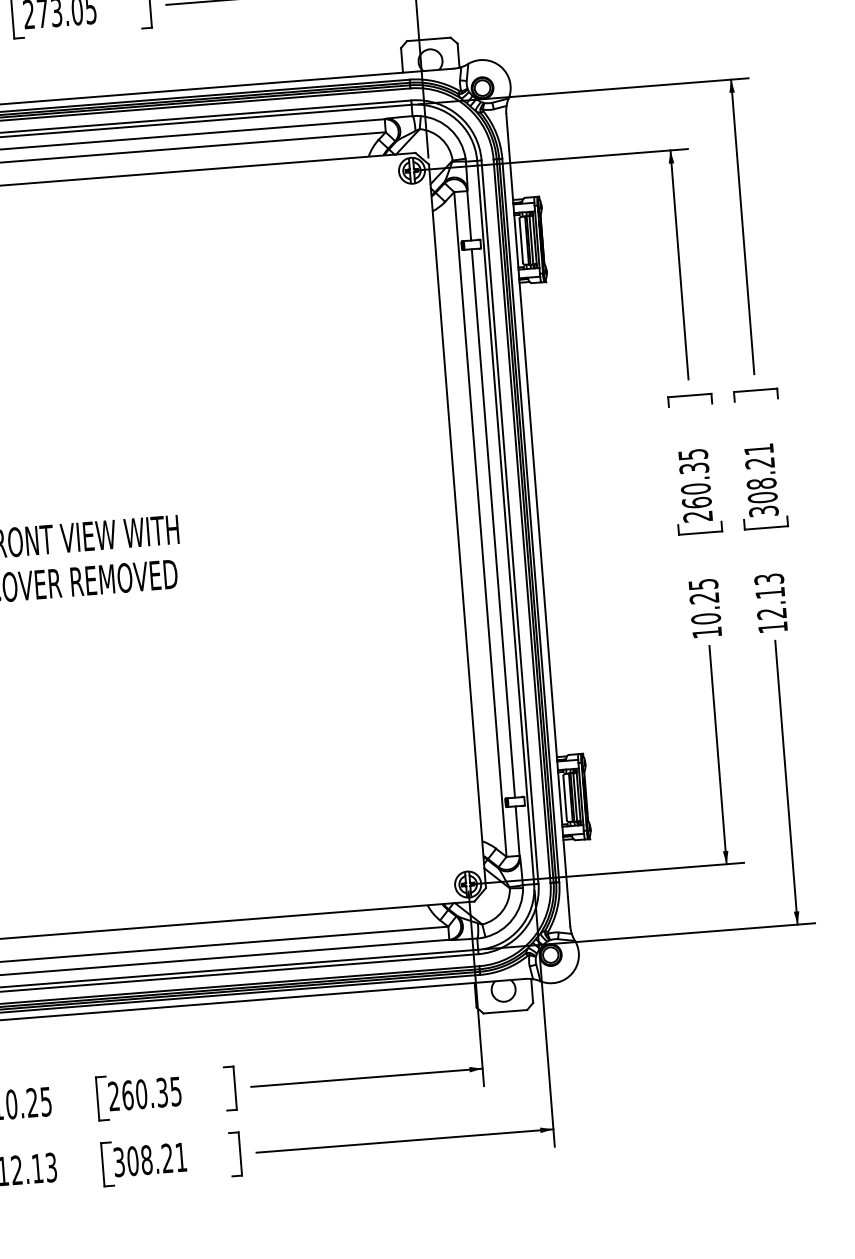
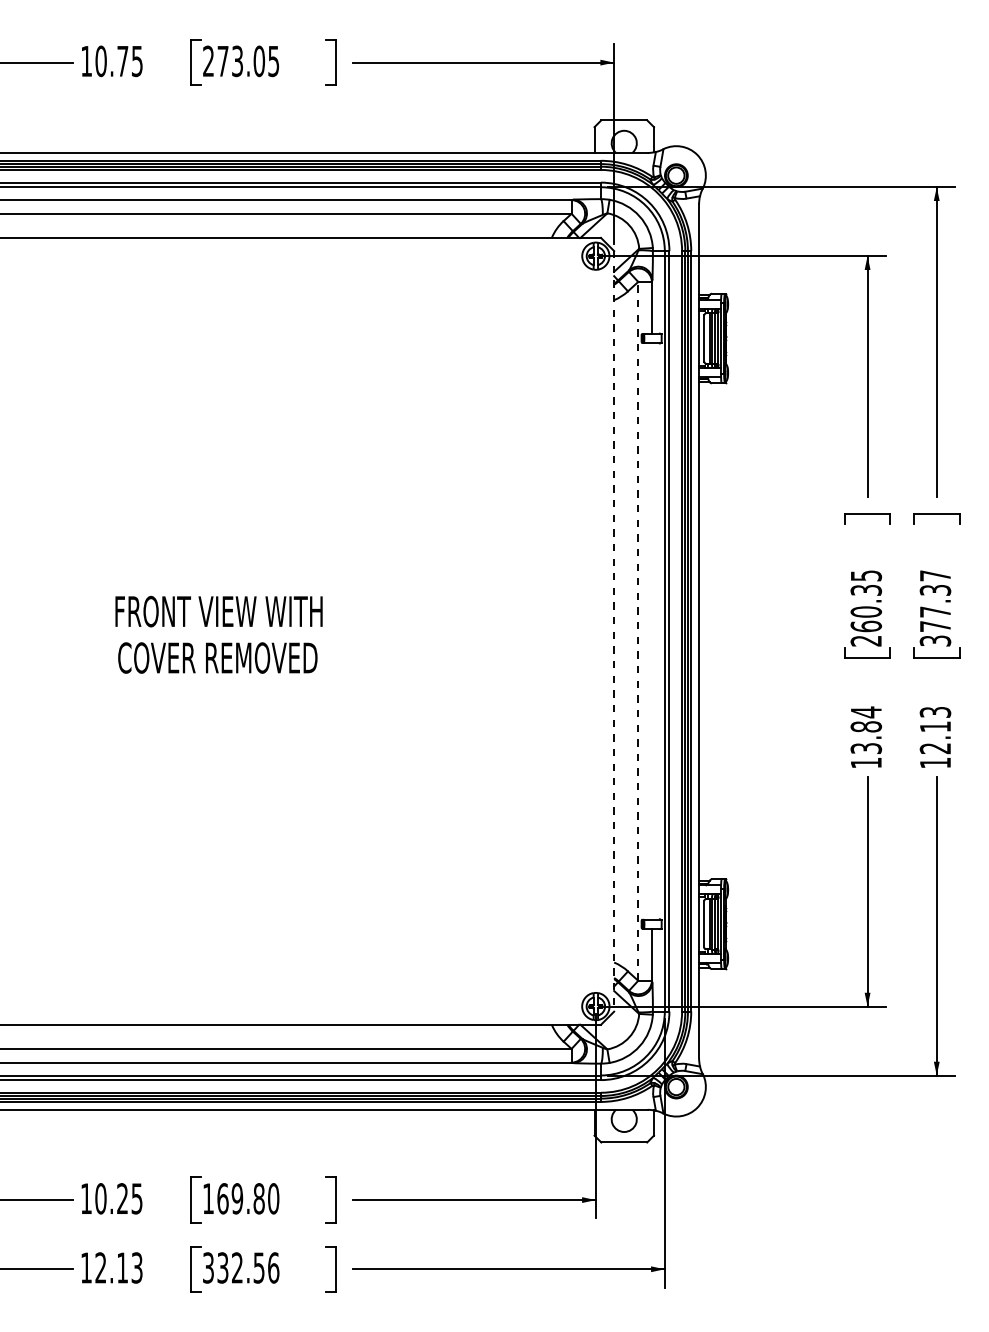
text: (760, 473) -> (935, 601), 308.21 -> 377.37
line: (480, 523) -> (638, 630), solid -> dashed
line: (493, 523) -> (651, 631), removed
line: (457, 526) -> (614, 631), solid -> dashed
text: (704, 601) -> (866, 730), 10.25 -> 13.84
text: (145, 1093) -> (241, 1198), 260.35 -> 169.80
text: (157, 1158) -> (248, 1267), 308.21 -> 332.56

